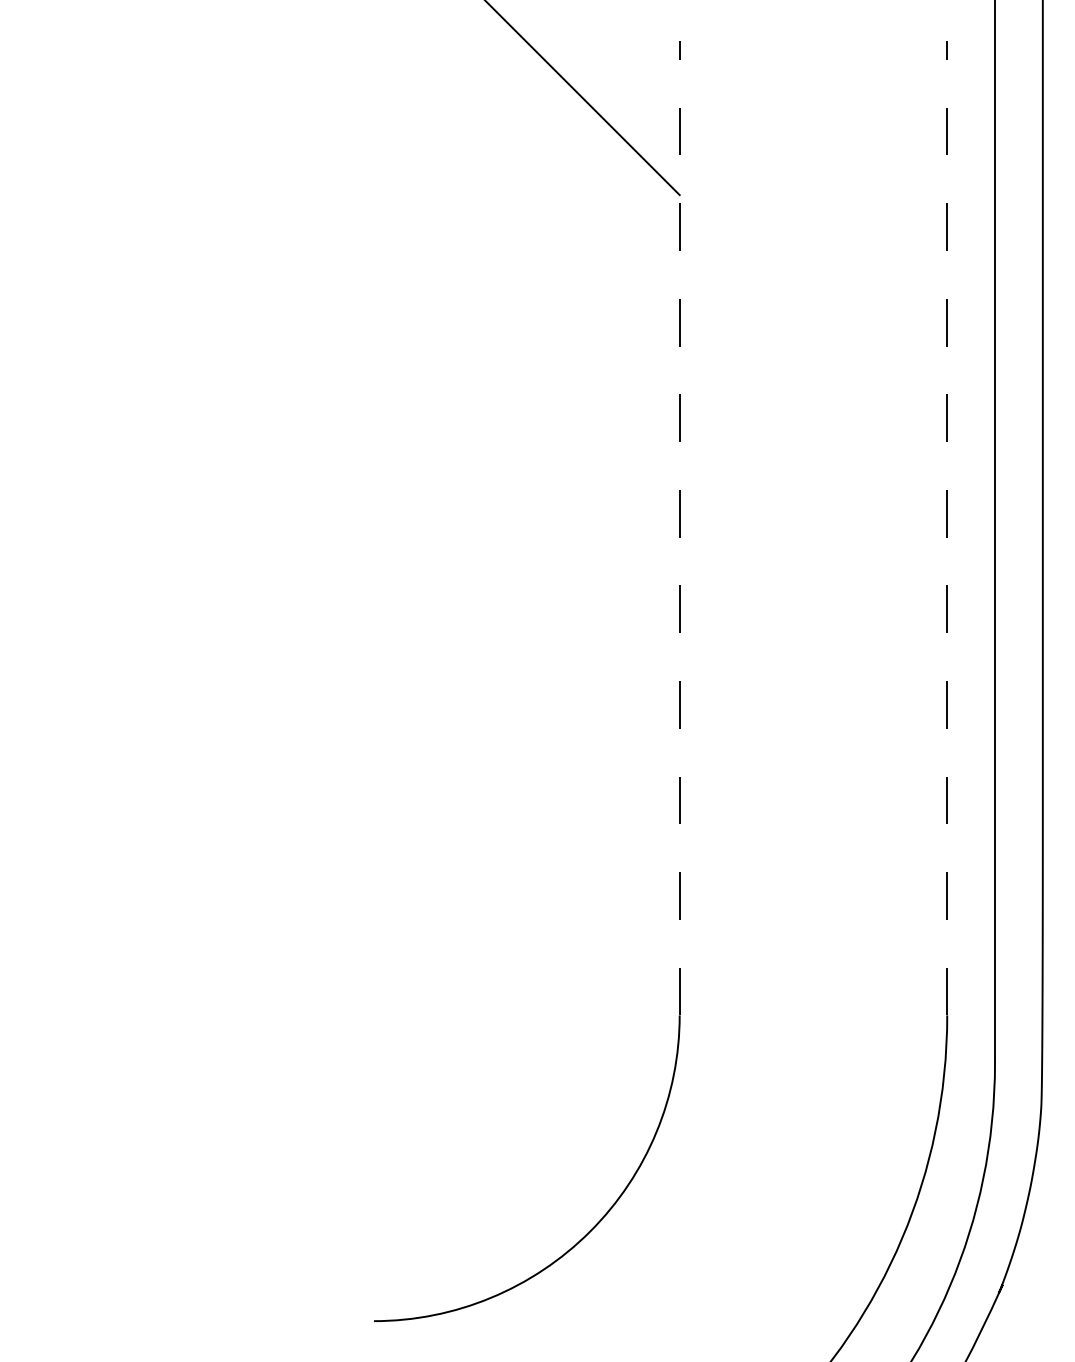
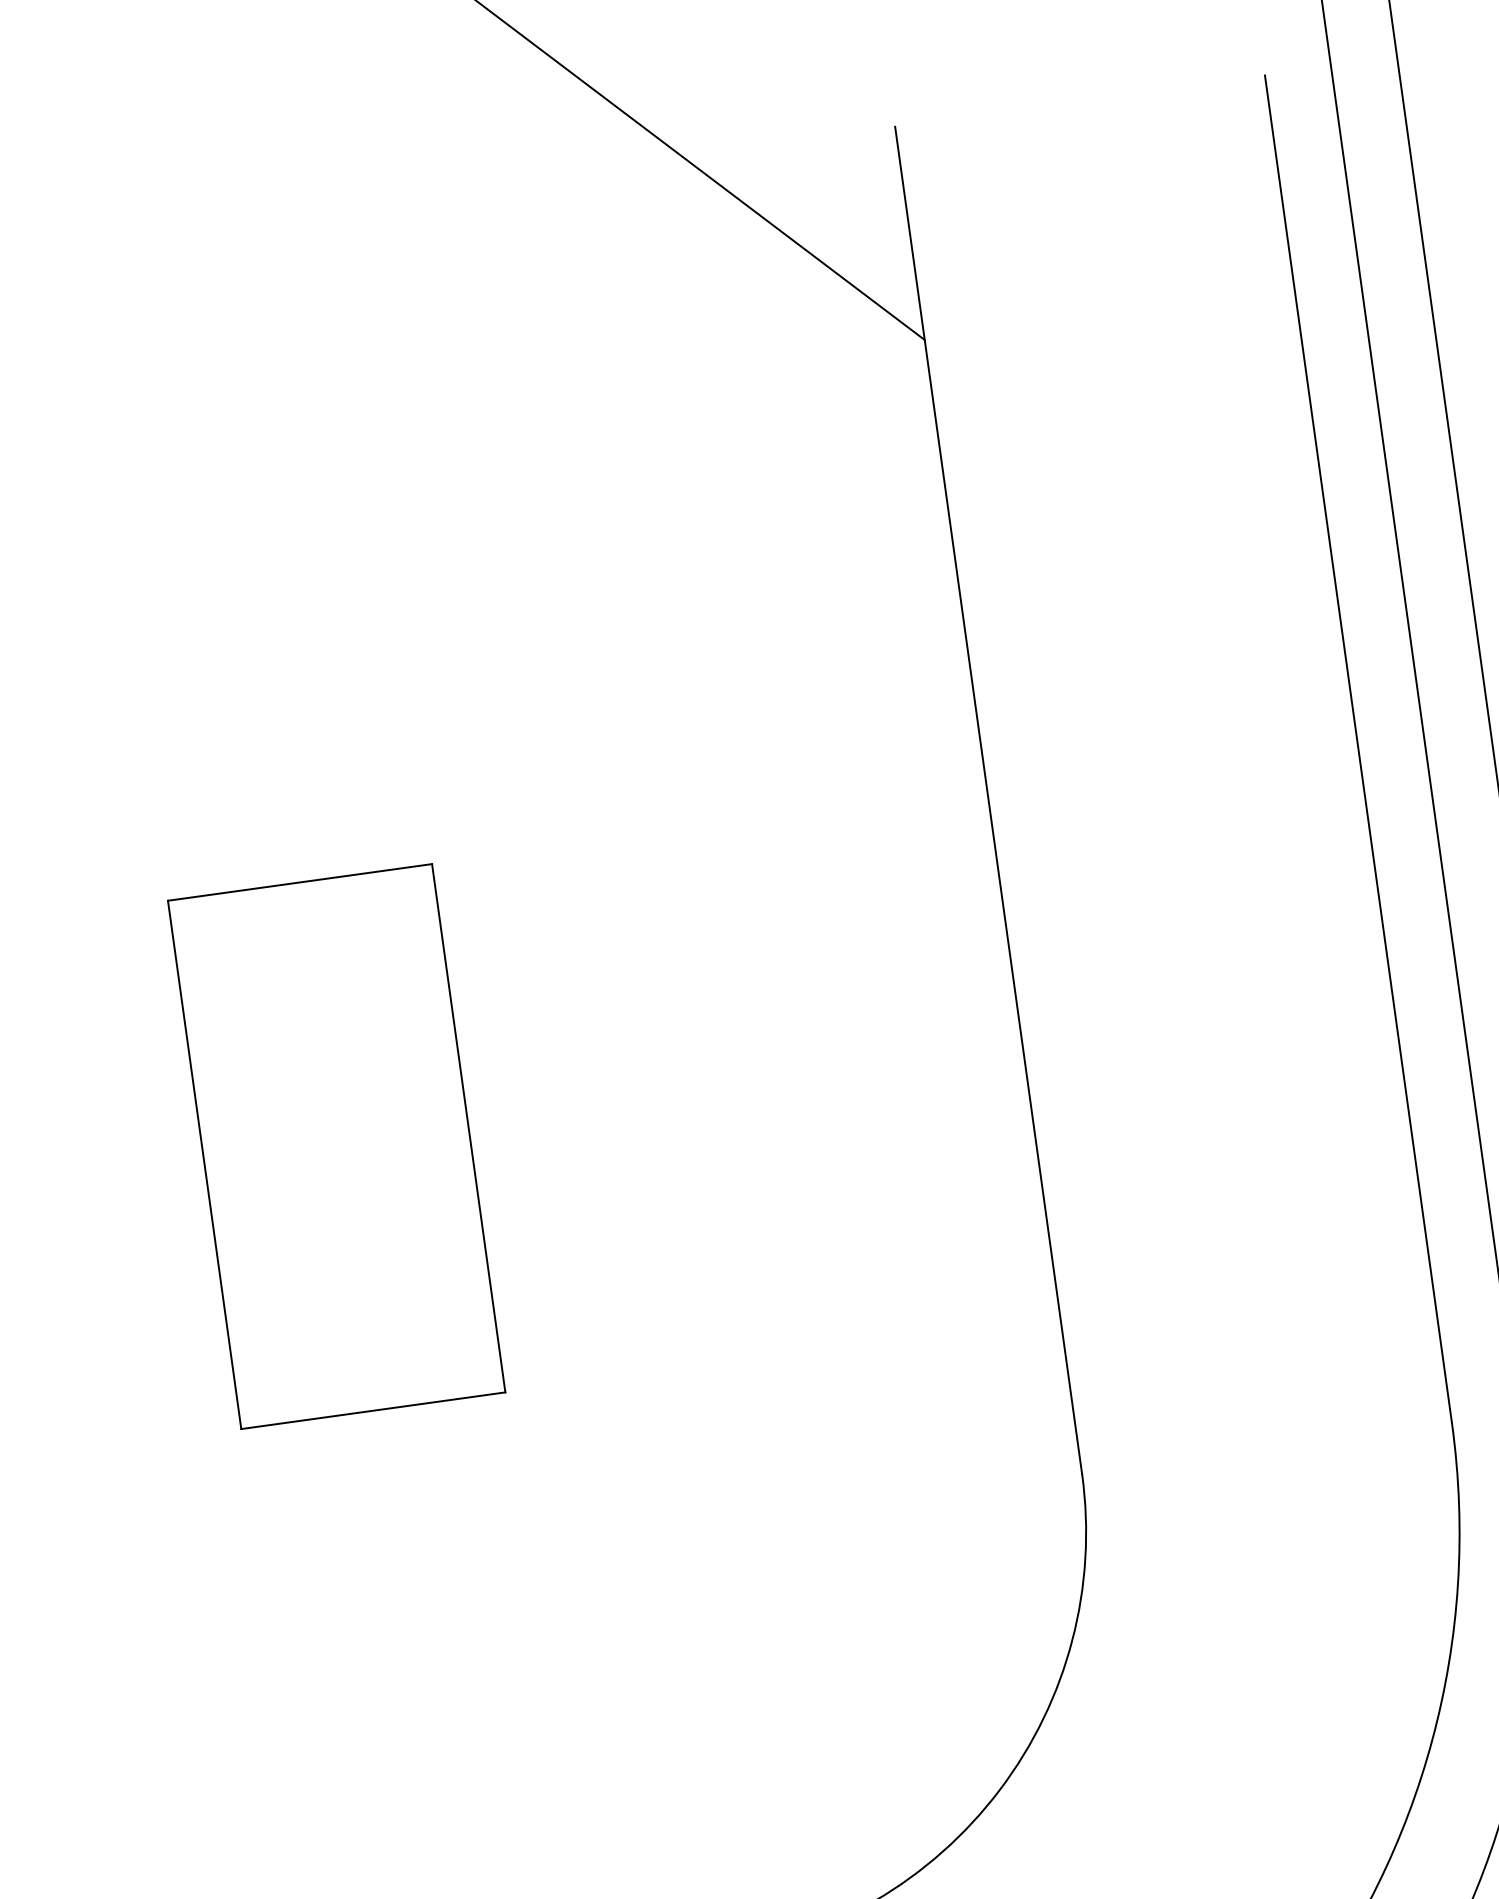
line: (679, 527) -> (988, 799), dashed -> solid
line: (947, 527) -> (1358, 748), dashed -> solid
part: (182, 709) -> (336, 1146), added

